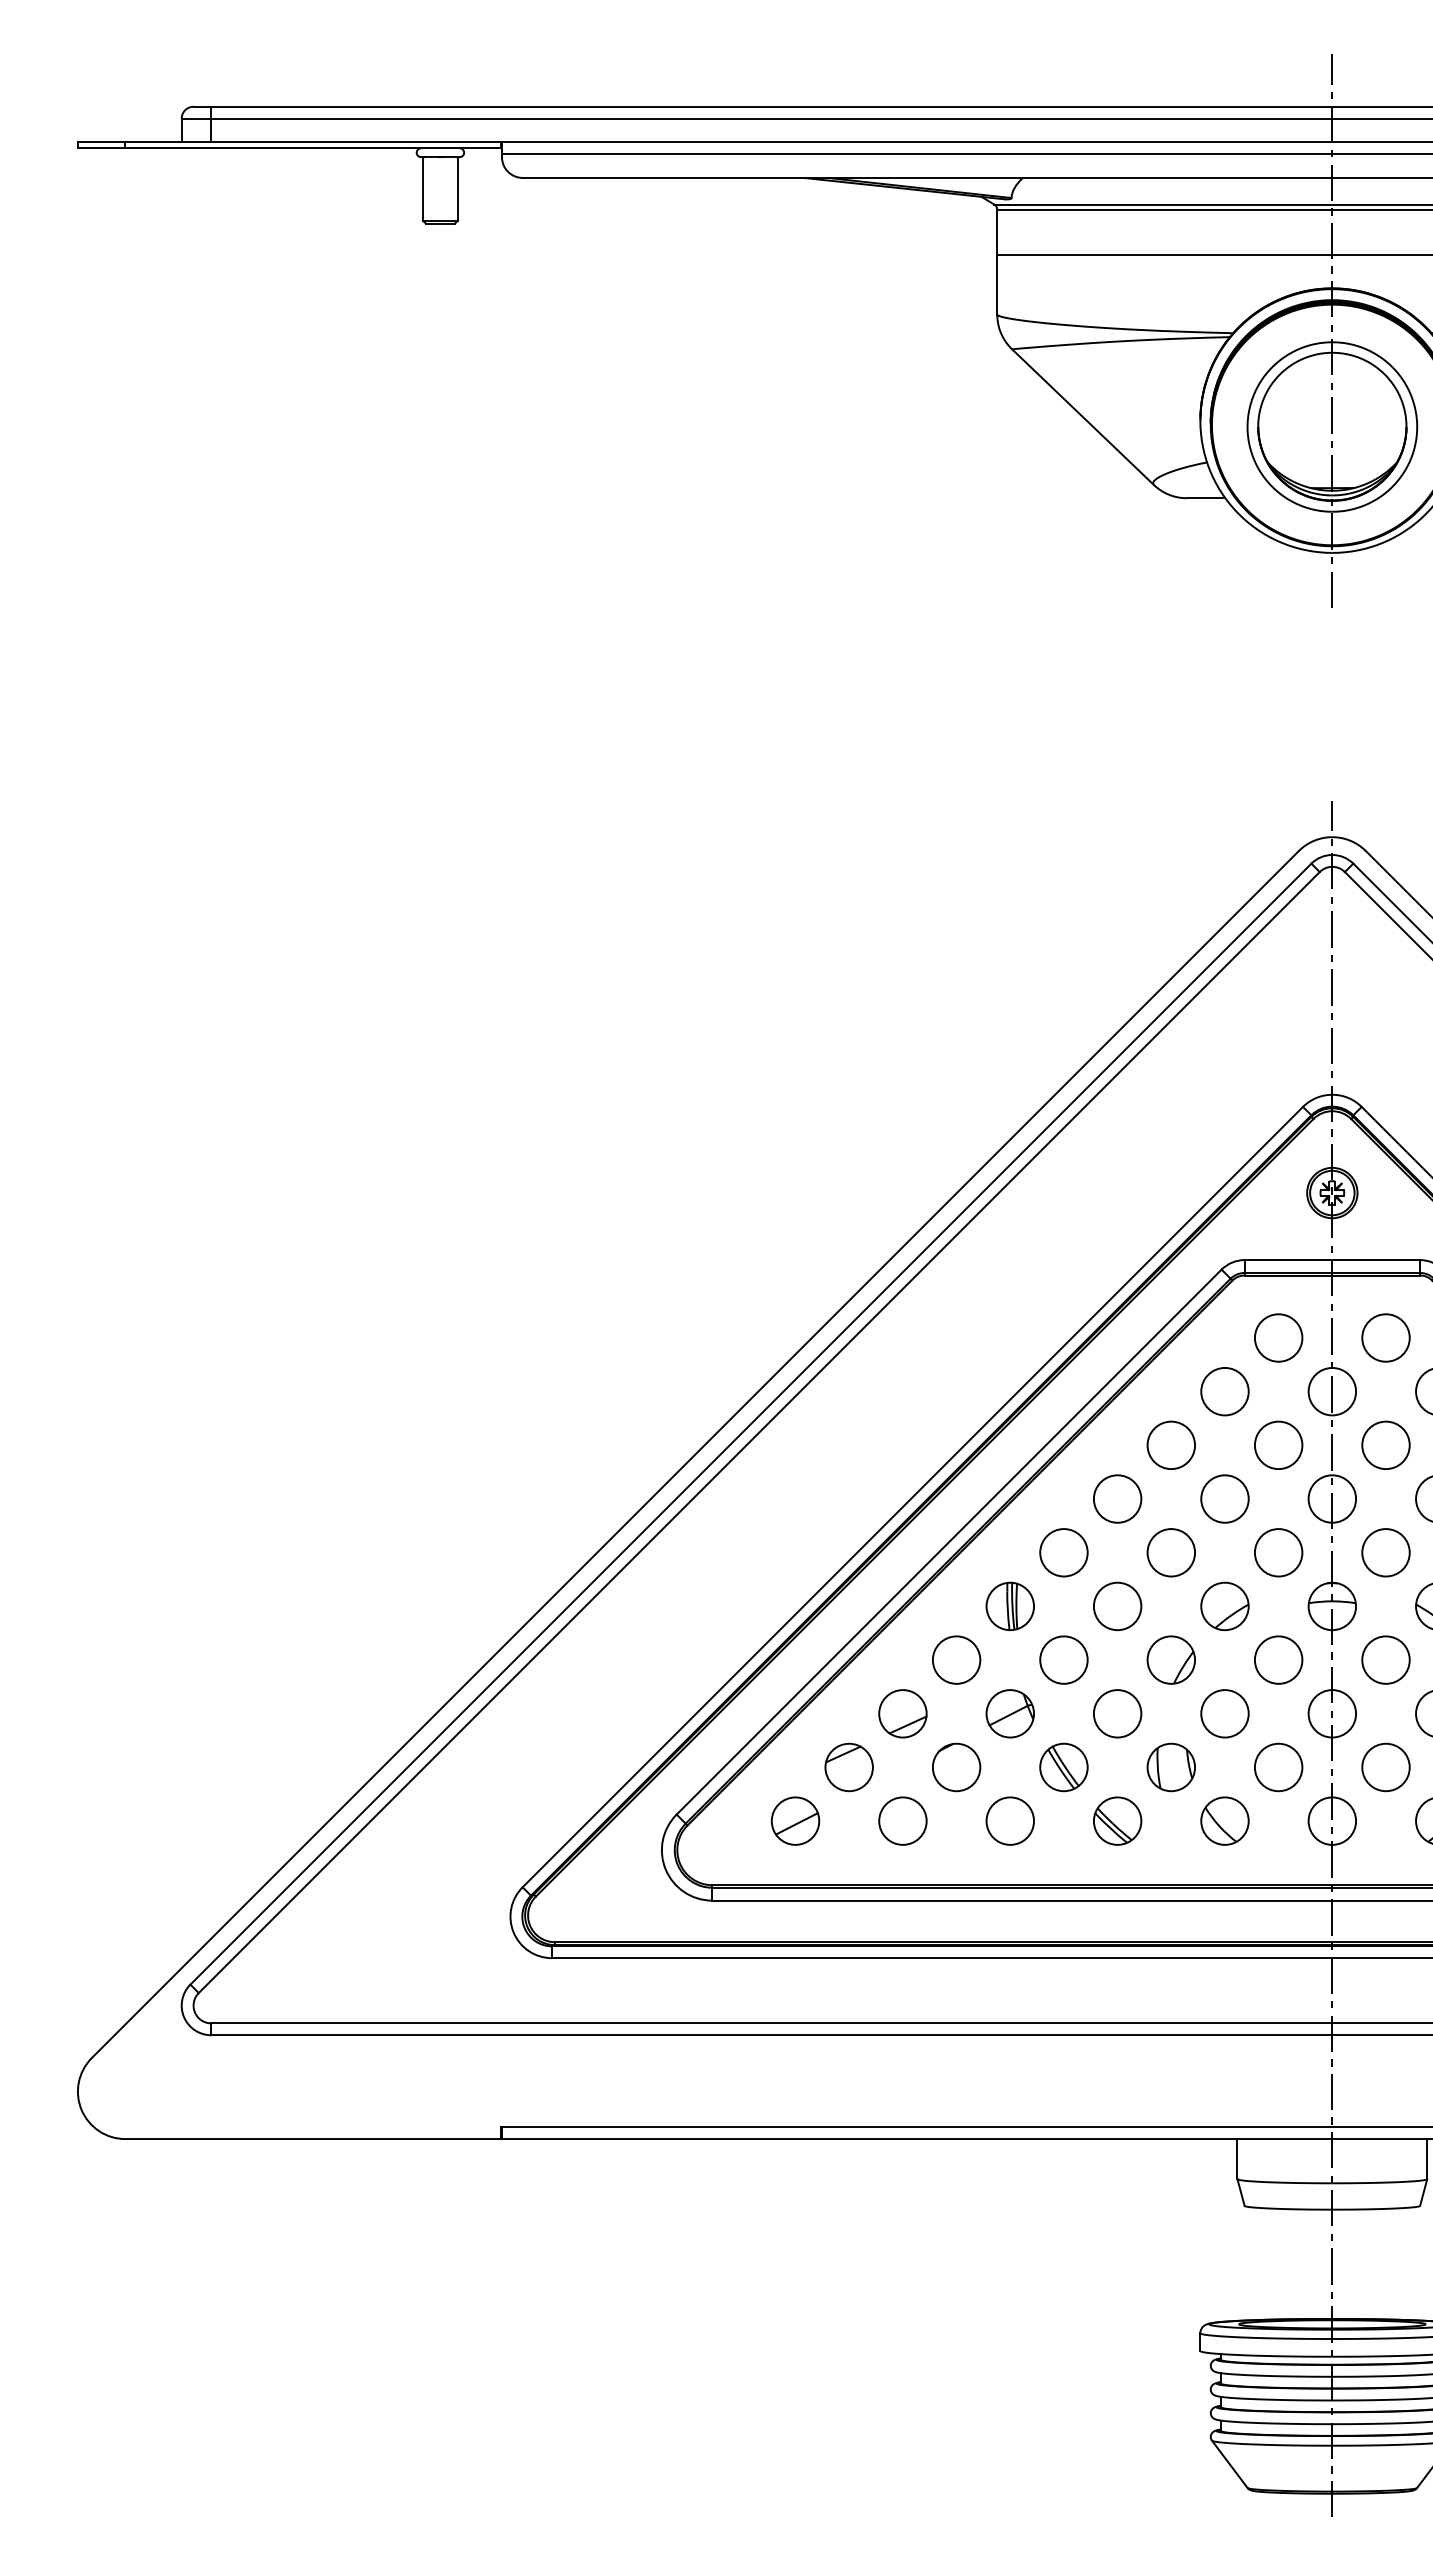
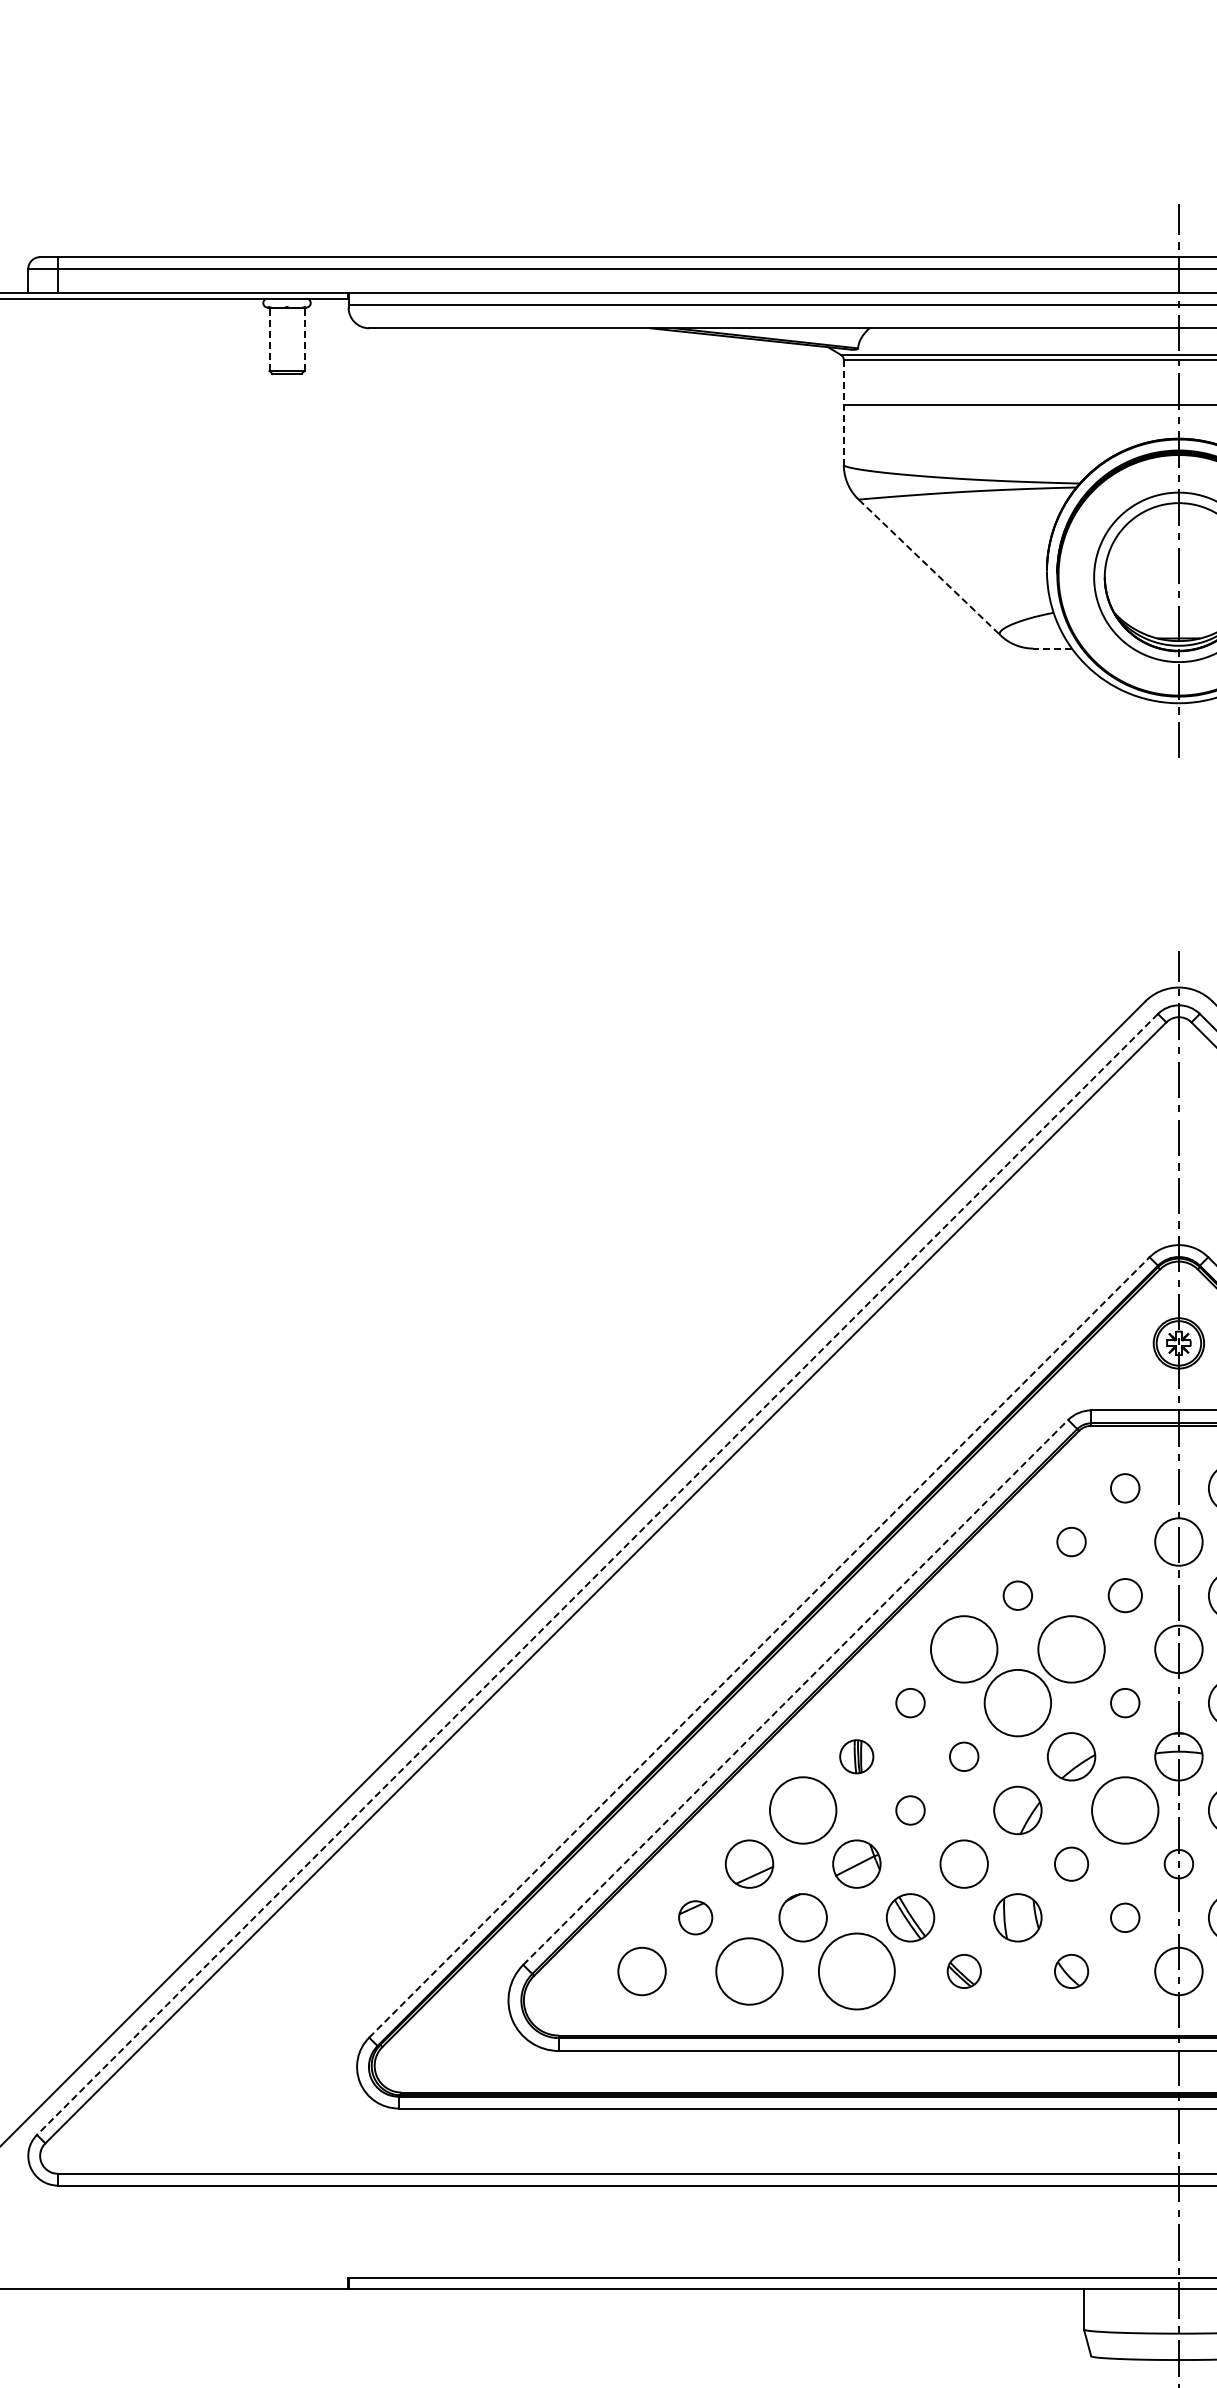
line: (422, 188) -> (269, 338), solid -> dashed
line: (457, 188) -> (304, 338), solid -> dashed
line: (997, 262) -> (844, 412), solid -> dashed
line: (1083, 417) -> (930, 567), solid -> dashed
line: (1205, 498) -> (1052, 648), solid -> dashed
circle: (1278, 1337) -> (1125, 1487), size x0.6
circle: (1224, 1391) -> (1071, 1541), size x0.6
line: (750, 1424) -> (597, 1574), solid -> dashed
circle: (1278, 1444) -> (1125, 1594), size x0.7
circle: (1171, 1445) -> (1018, 1595), size x0.6
line: (912, 1497) -> (759, 1647), solid -> dashed
circle: (1117, 1498) -> (964, 1648), size x1.4
circle: (1224, 1498) -> (1071, 1648), size x1.4
line: (949, 1541) -> (796, 1691), solid -> dashed
circle: (1063, 1552) -> (910, 1702), size x0.6
circle: (1171, 1552) -> (1018, 1702), size x1.4
circle: (1278, 1552) -> (1125, 1702), size x0.6
part: (1009, 1606) -> (856, 1756), size x0.7
circle: (1117, 1606) -> (964, 1756), size x0.6
circle: (956, 1659) -> (803, 1809), size x1.4
circle: (1063, 1659) -> (910, 1809), size x0.6
circle: (1278, 1659) -> (1125, 1809), size x1.4
circle: (1224, 1713) -> (1071, 1863), size x0.7
circle: (1332, 1713) -> (1179, 1863), size x0.6
part: (848, 1767) -> (695, 1917), size x0.7
circle: (1278, 1767) -> (1125, 1917), size x0.6
circle: (902, 1820) -> (749, 1970), size x1.4
circle: (1010, 1820) -> (857, 1970), size x1.6
part: (1117, 1820) -> (964, 1970), size x0.7
part: (1224, 1820) -> (1071, 1970), size x0.7
line: (796, 1823) -> (643, 1973), removed

